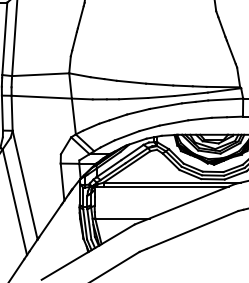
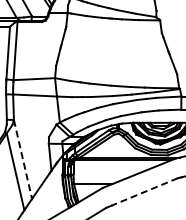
line: (24, 185) -> (22, 159), solid -> dashed
line: (192, 229) -> (144, 191), solid -> dashed

